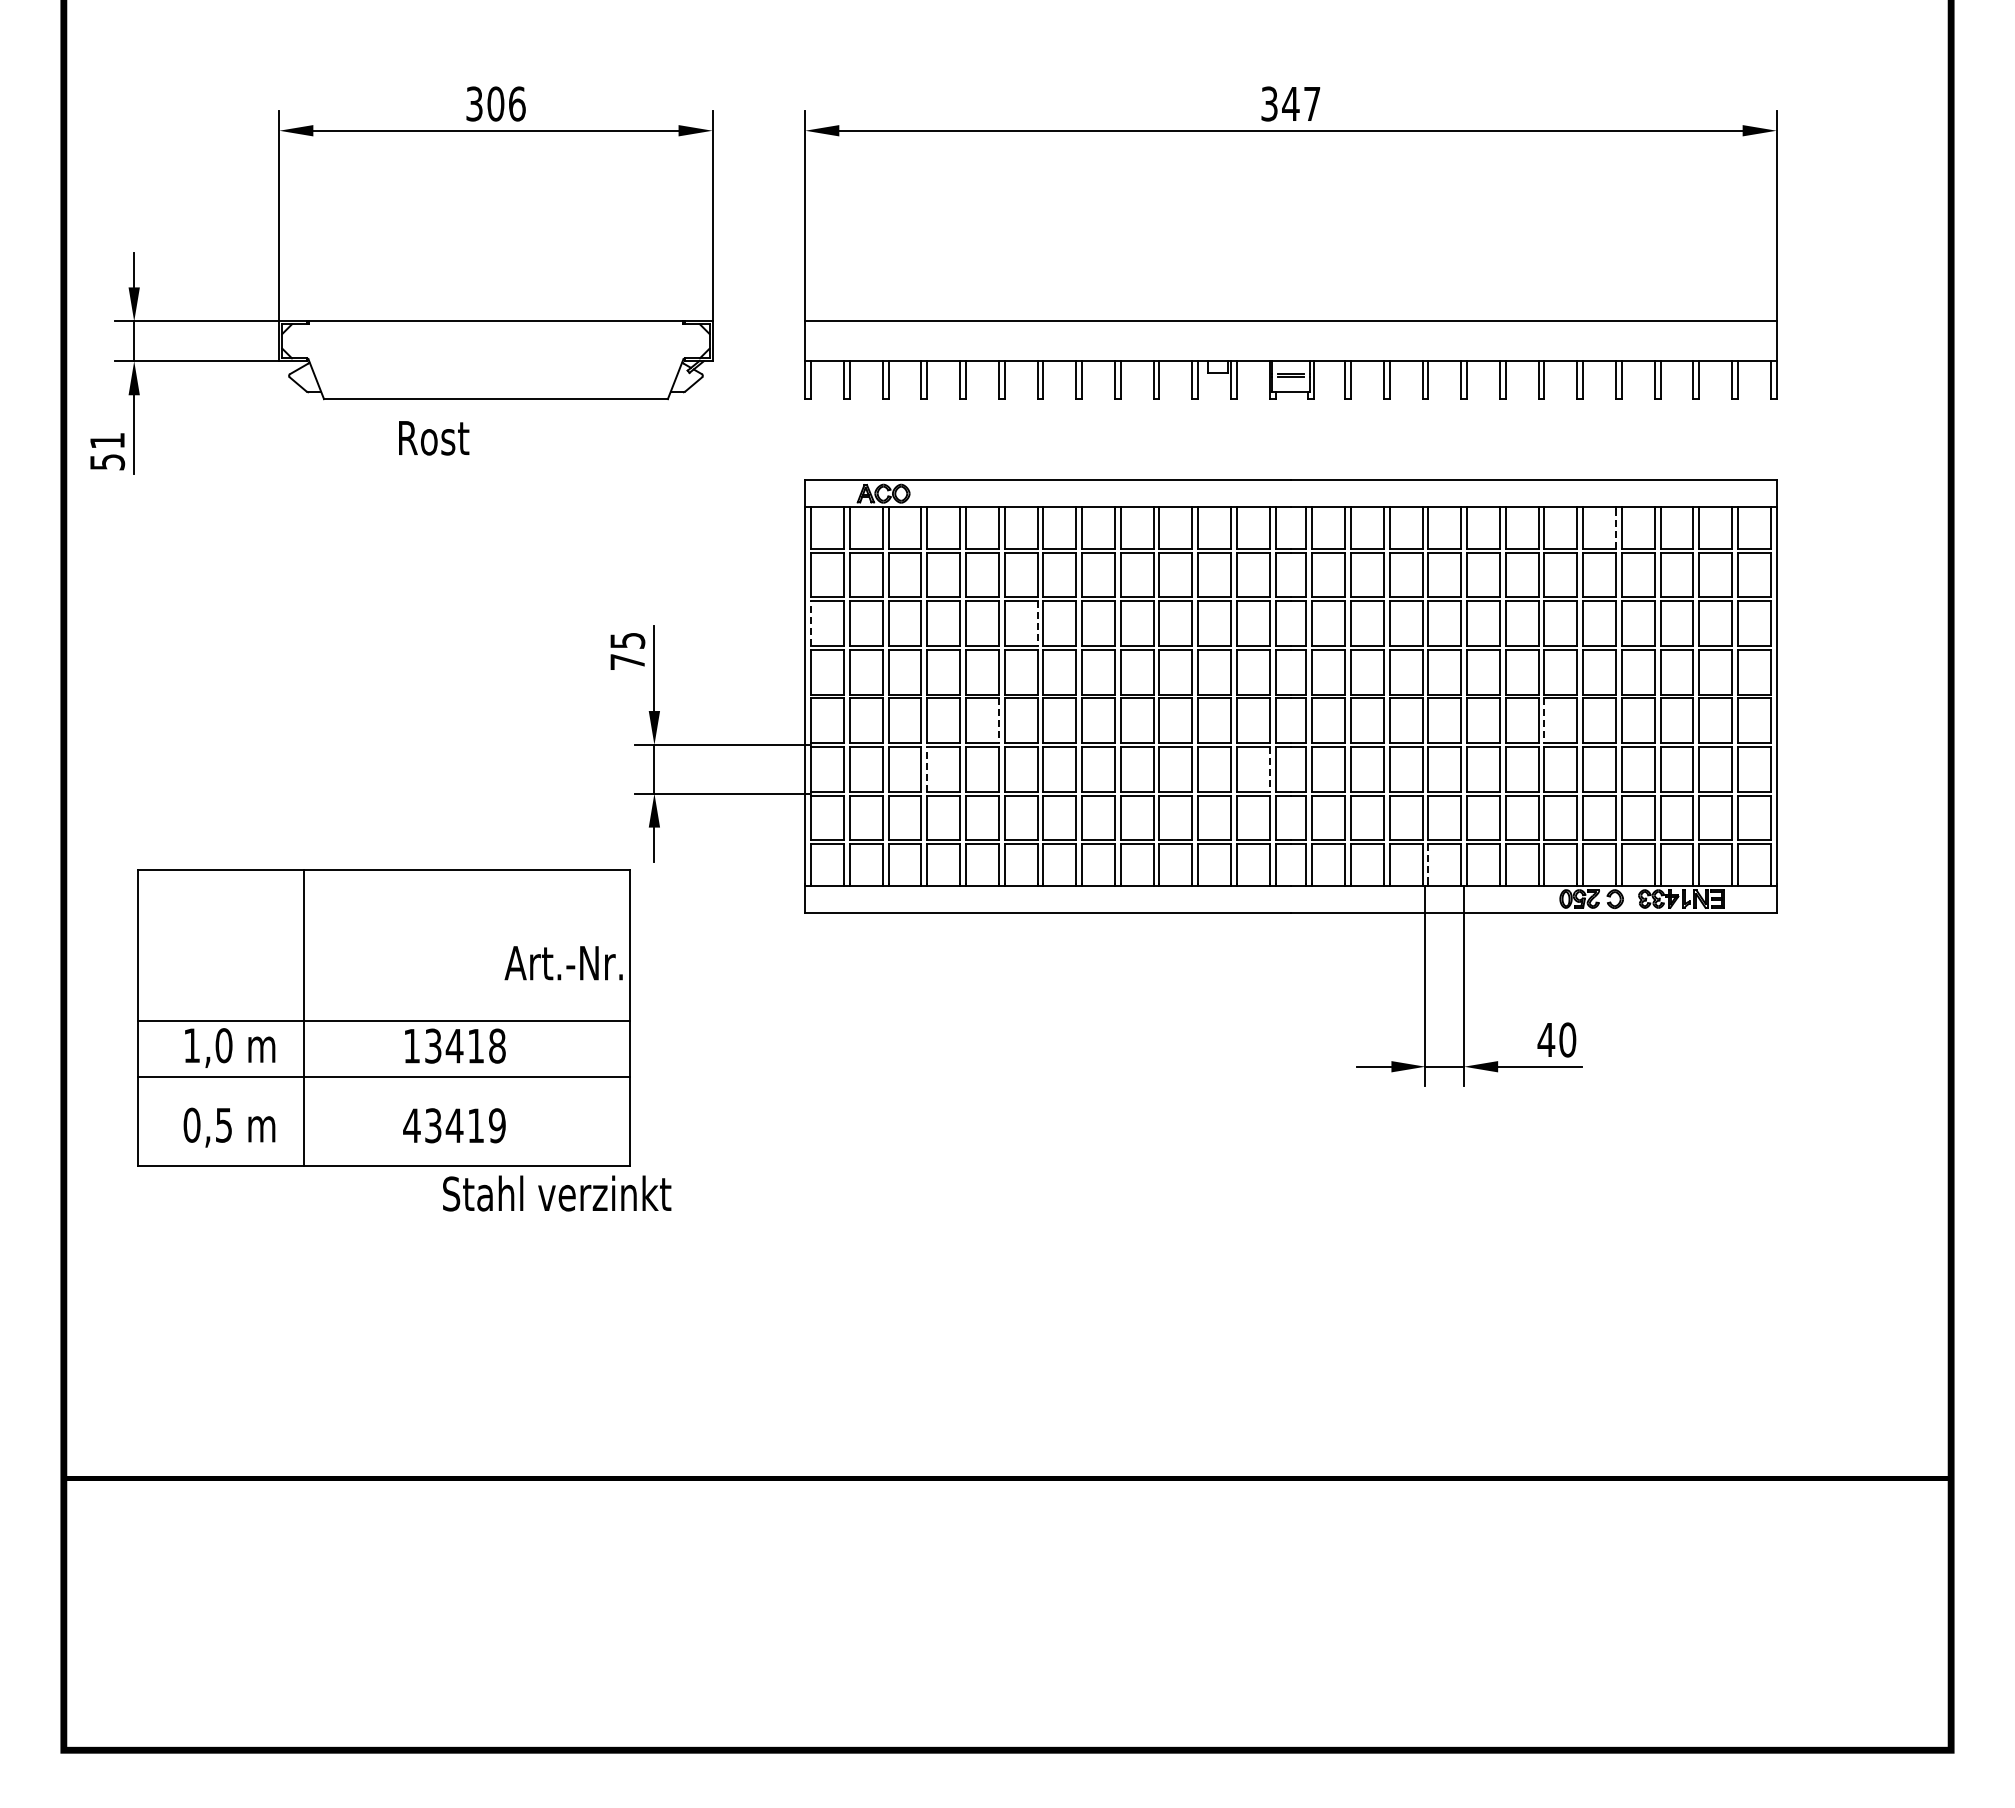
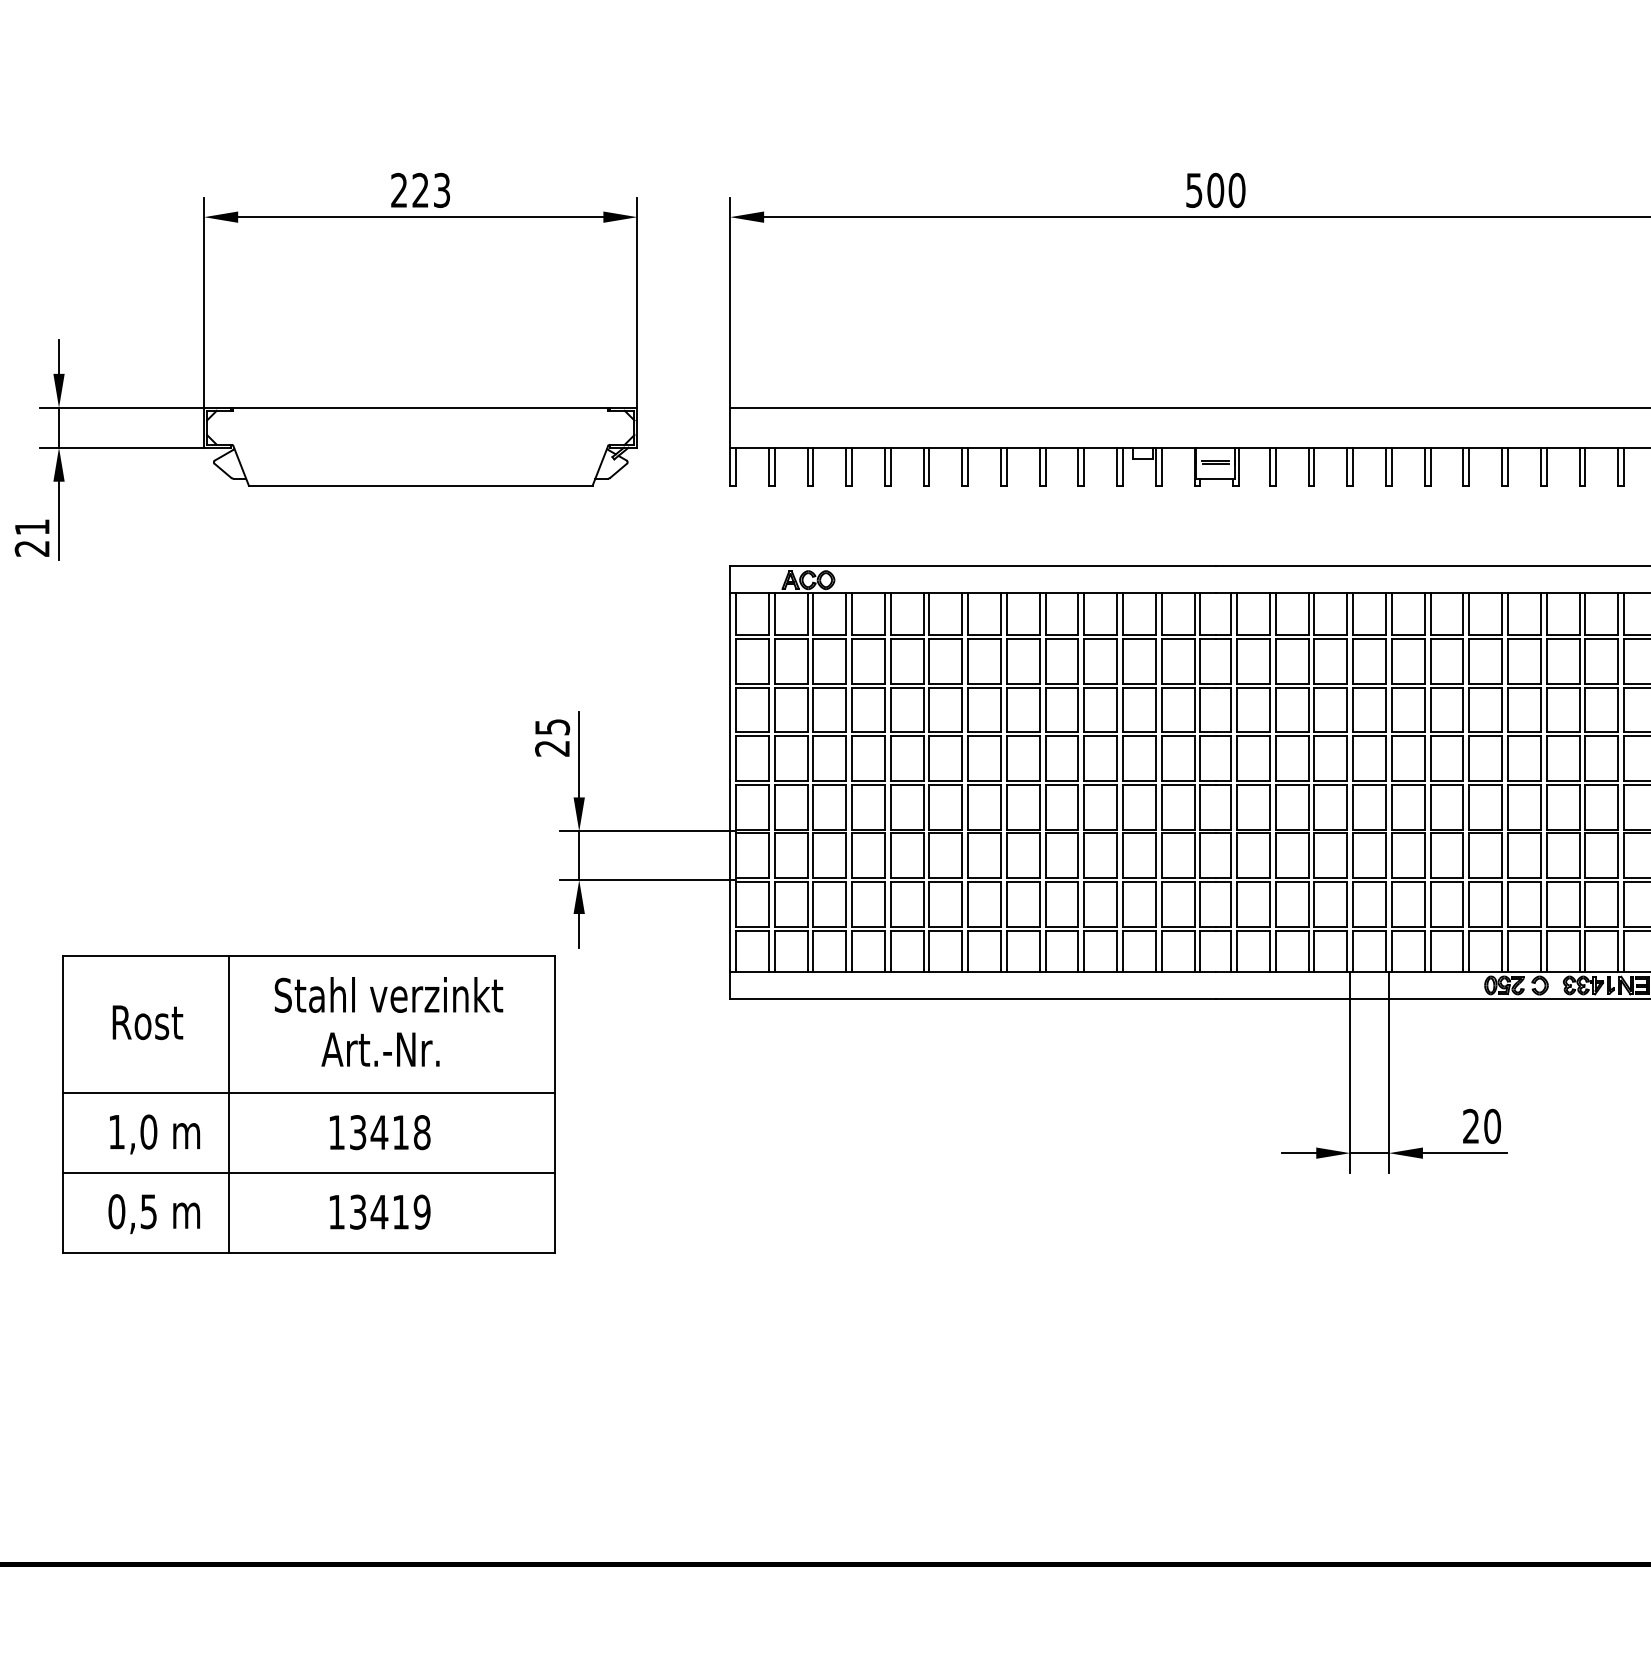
text: (495, 103) -> (420, 189), 306 -> 223
text: (1291, 103) -> (1216, 189), 347 -> 500
text: (434, 438) -> (148, 1022), moved
text: (107, 462) -> (32, 548), 51 -> 21
line: (1616, 528) -> (1541, 614), dashed -> solid
line: (811, 623) -> (736, 709), dashed -> solid
line: (1037, 624) -> (962, 710), dashed -> solid
text: (627, 662) -> (552, 748), 75 -> 25
line: (998, 721) -> (923, 807), dashed -> solid
line: (1544, 721) -> (1469, 807), dashed -> solid
line: (927, 768) -> (852, 854), dashed -> solid
line: (1269, 769) -> (1194, 855), dashed -> solid
line: (1428, 864) -> (1353, 950), dashed -> solid
text: (563, 963) -> (380, 1049), moved
line: (383, 1020) -> (308, 1172), moved
text: (1546, 1039) -> (1471, 1125), 40 -> 20
line: (383, 1076) -> (308, 1092), moved
text: (411, 1125) -> (336, 1211), 43419 -> 13419
text: (557, 1193) -> (389, 994), moved

